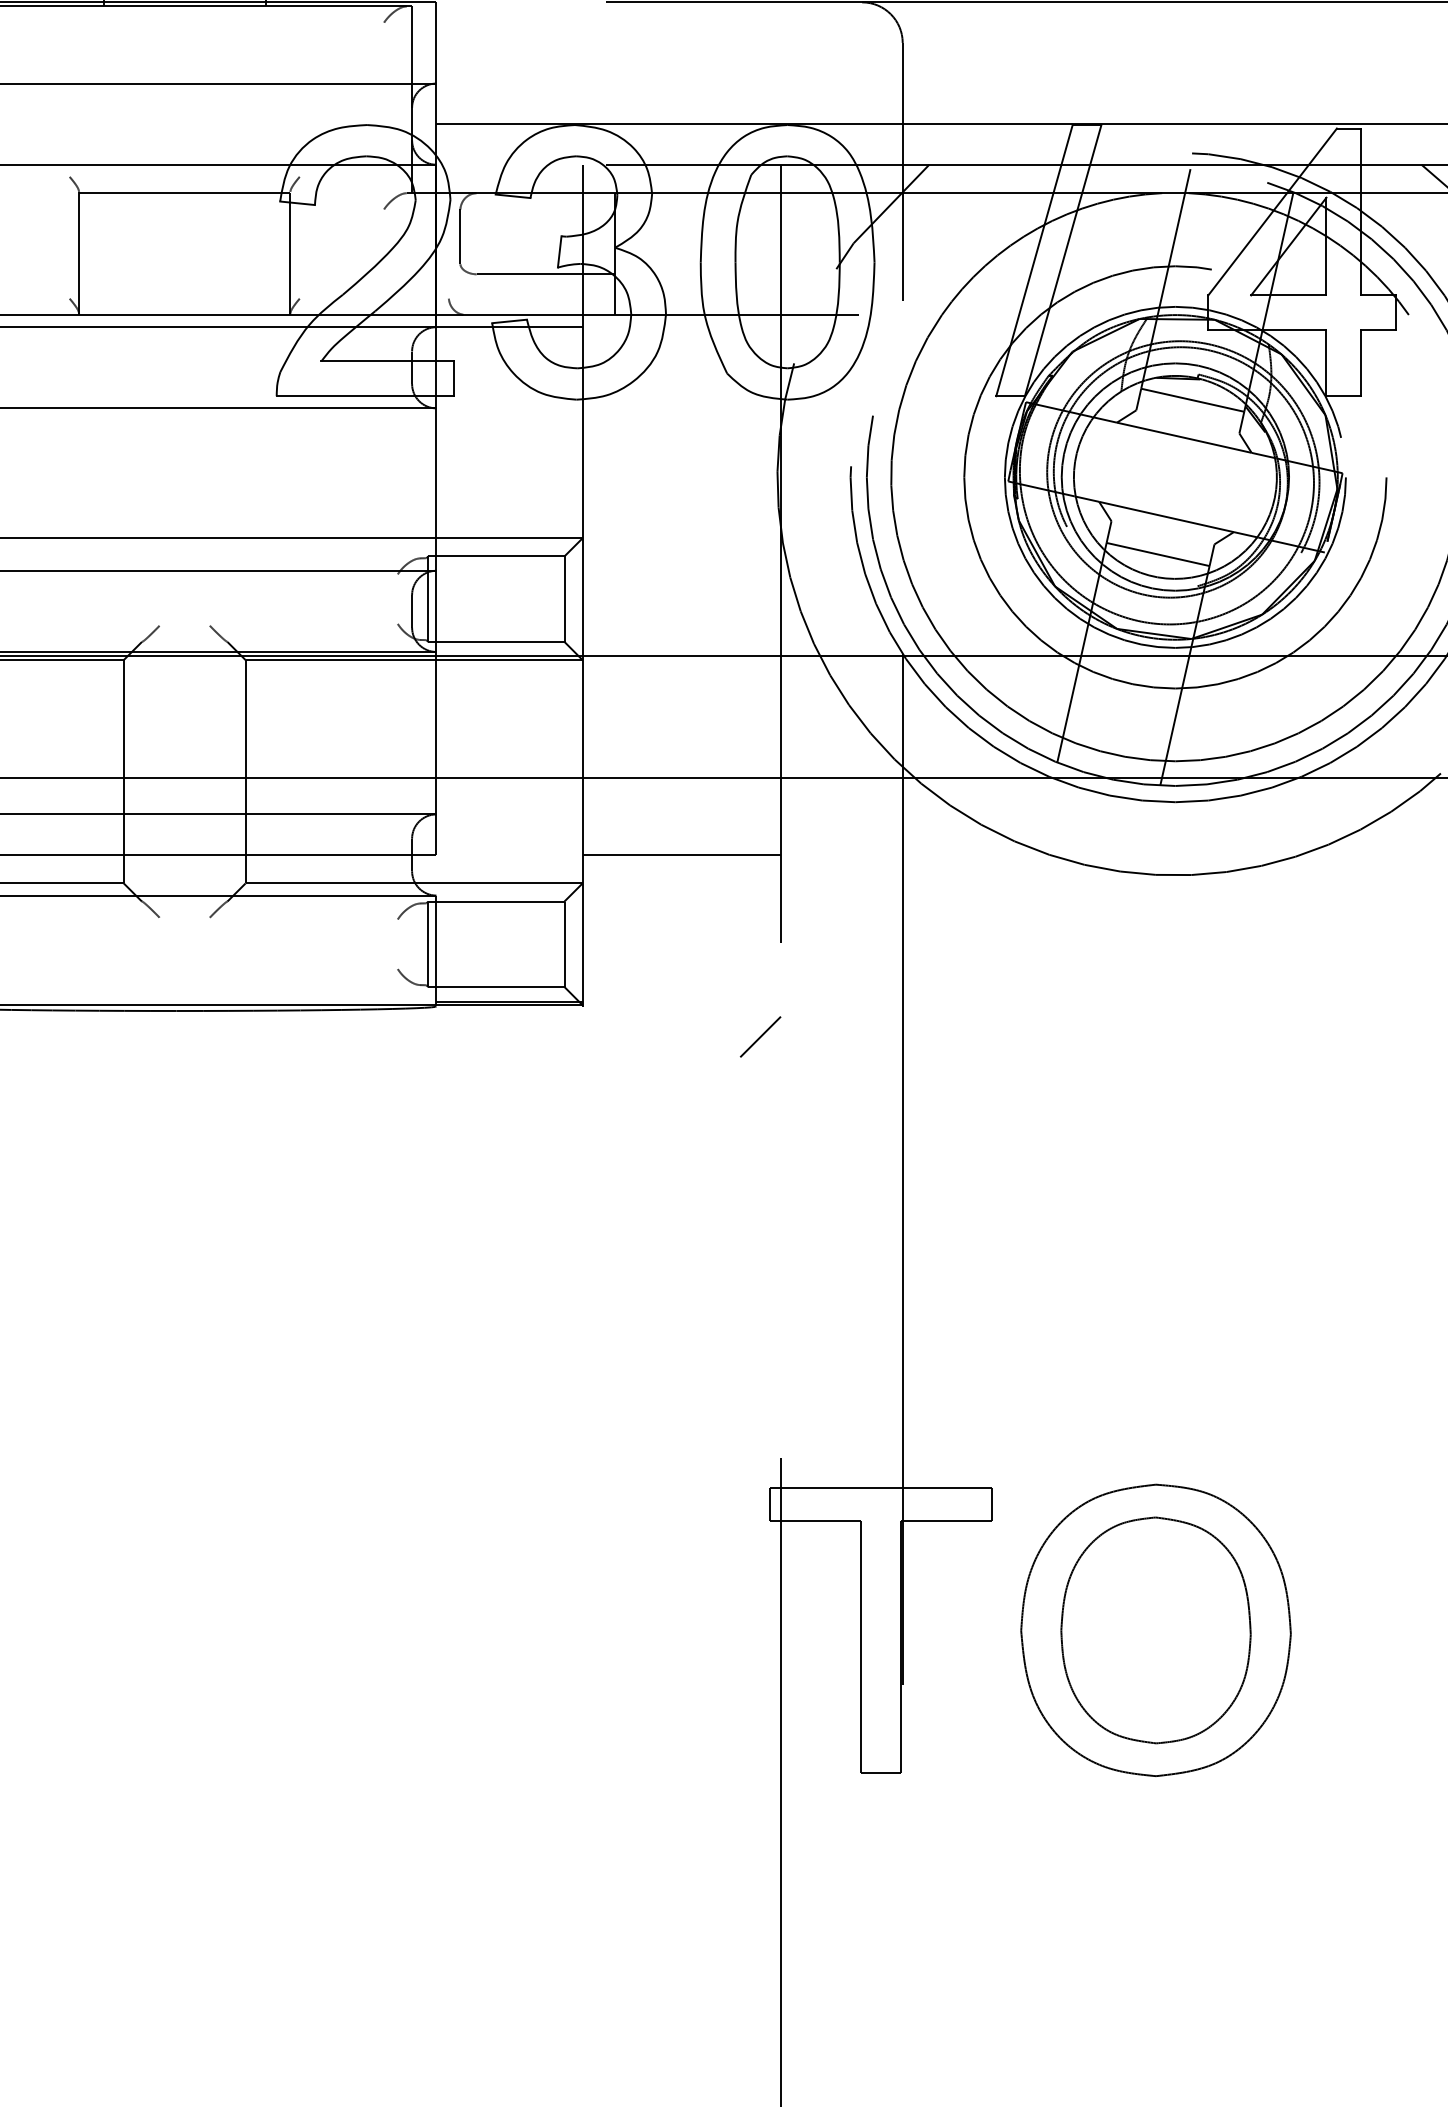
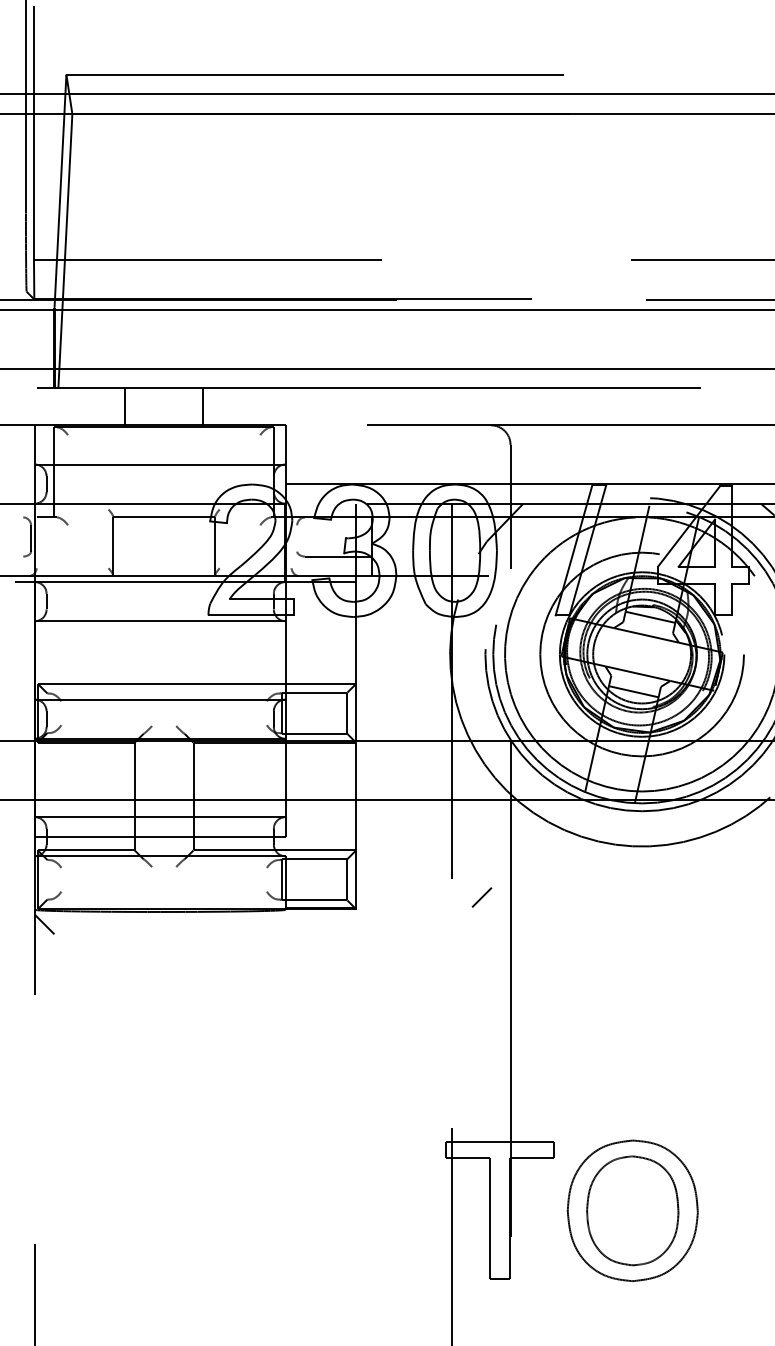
line: (461, 236) -> (297, 538), removed
line: (680, 854) -> (403, 836), removed
line: (759, 1036) -> (481, 897), moved

